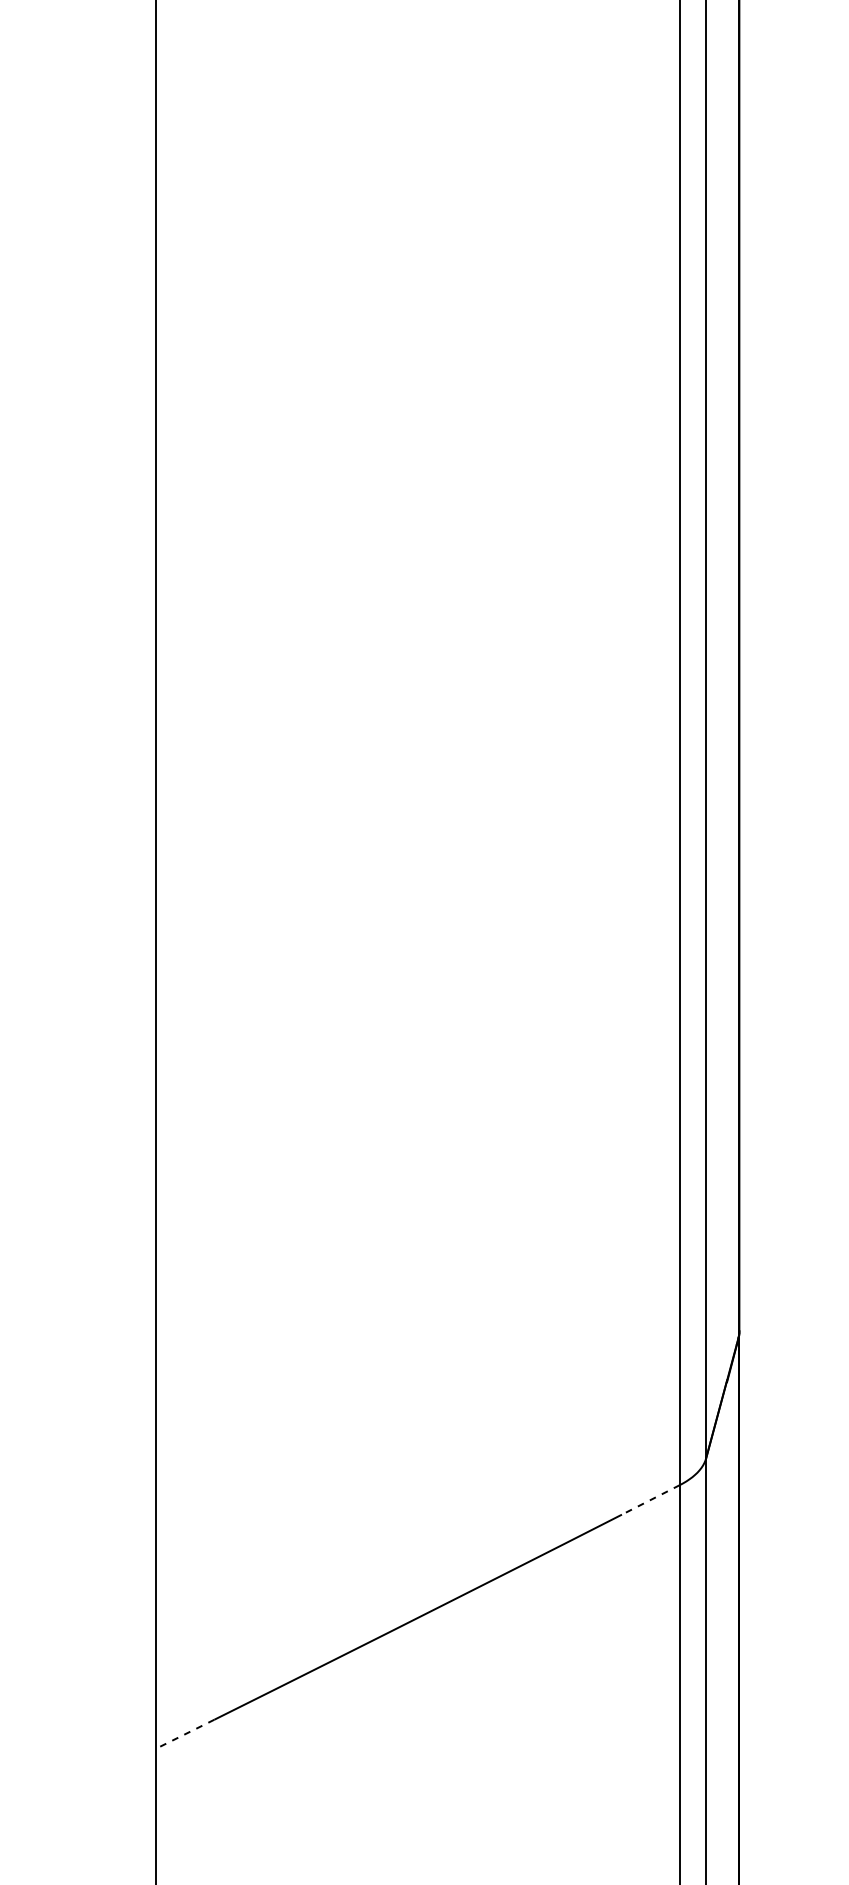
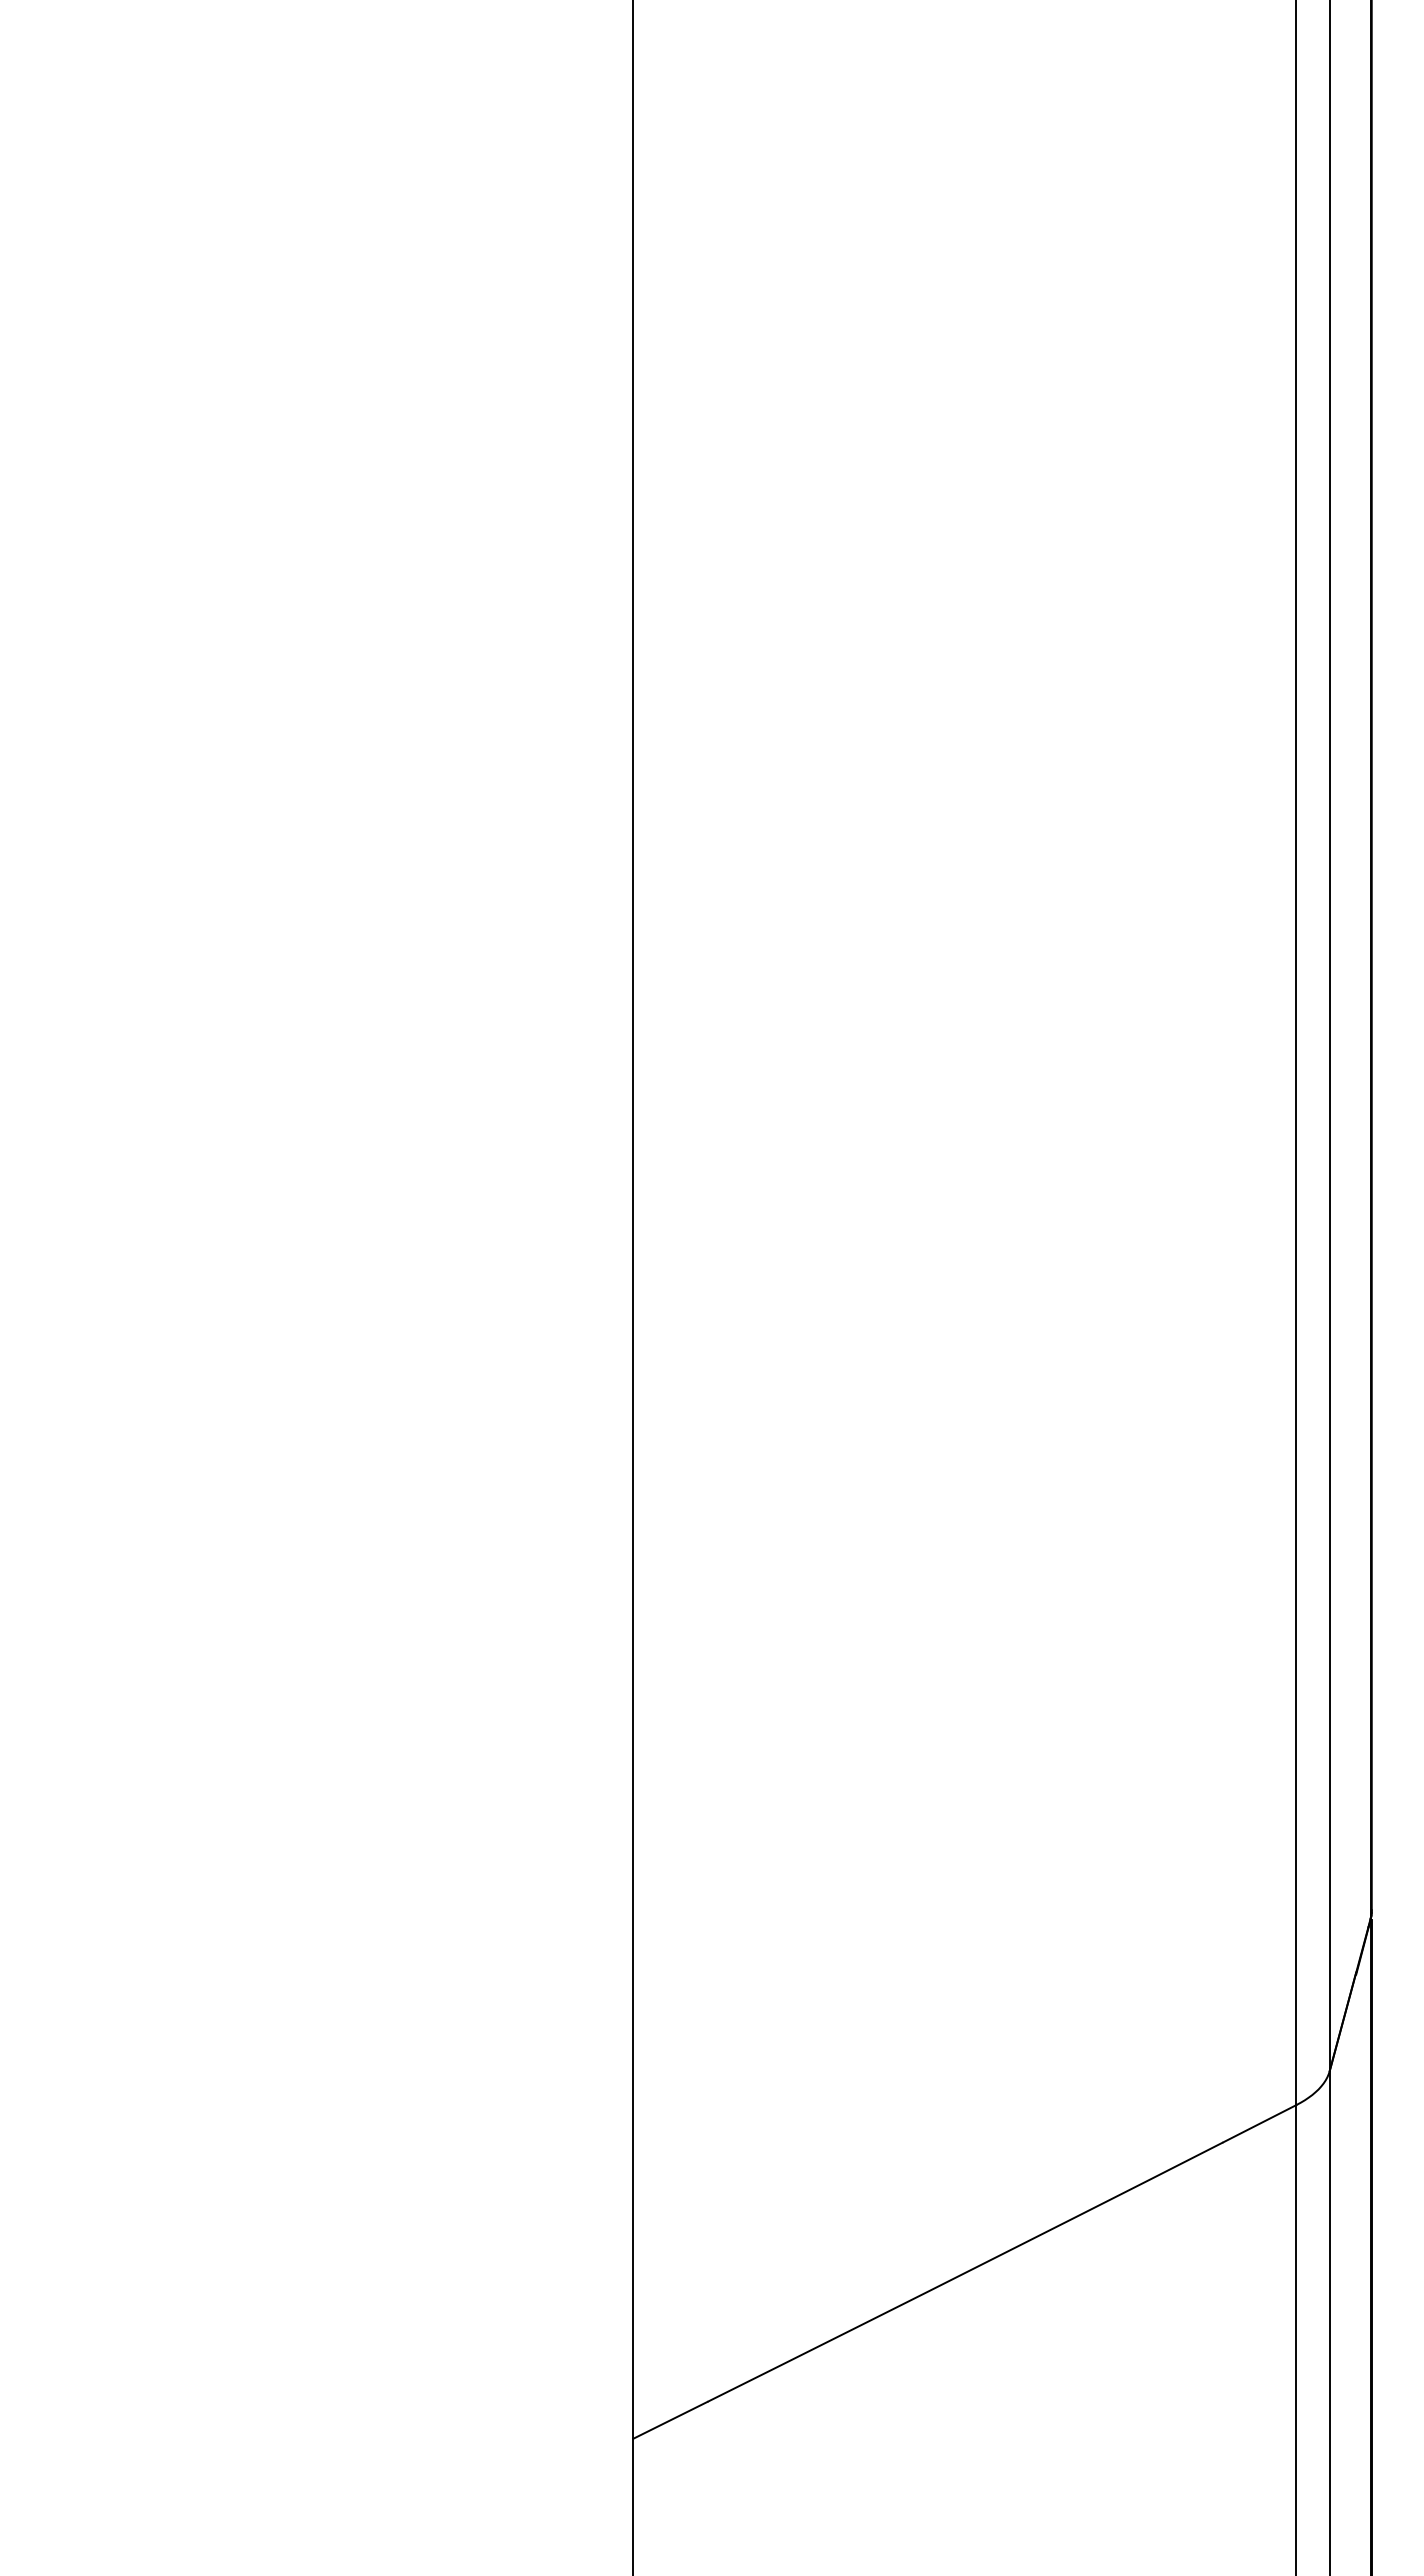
line: (650, 1500) -> (1259, 2124), dashed -> solid
line: (184, 1734) -> (669, 2420), dashed -> solid

